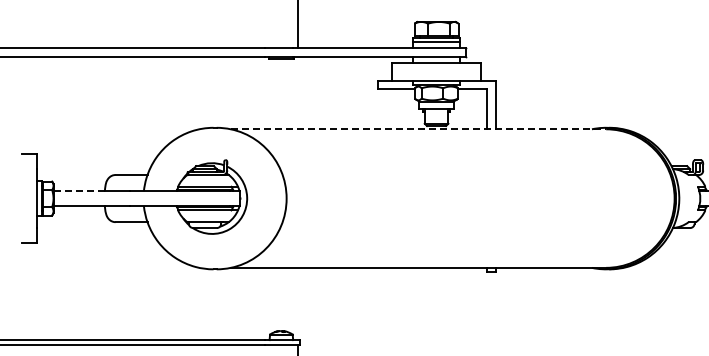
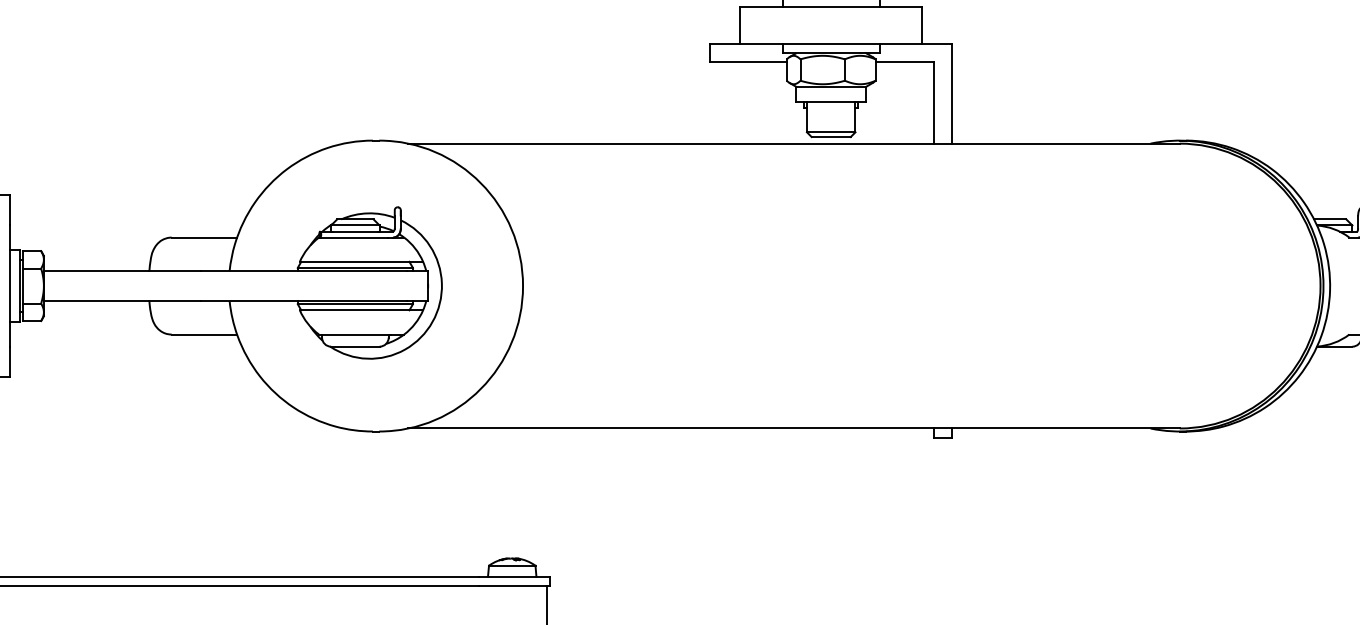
line: (418, 129) -> (794, 144), dashed -> solid
line: (79, 191) -> (97, 271), dashed -> solid

